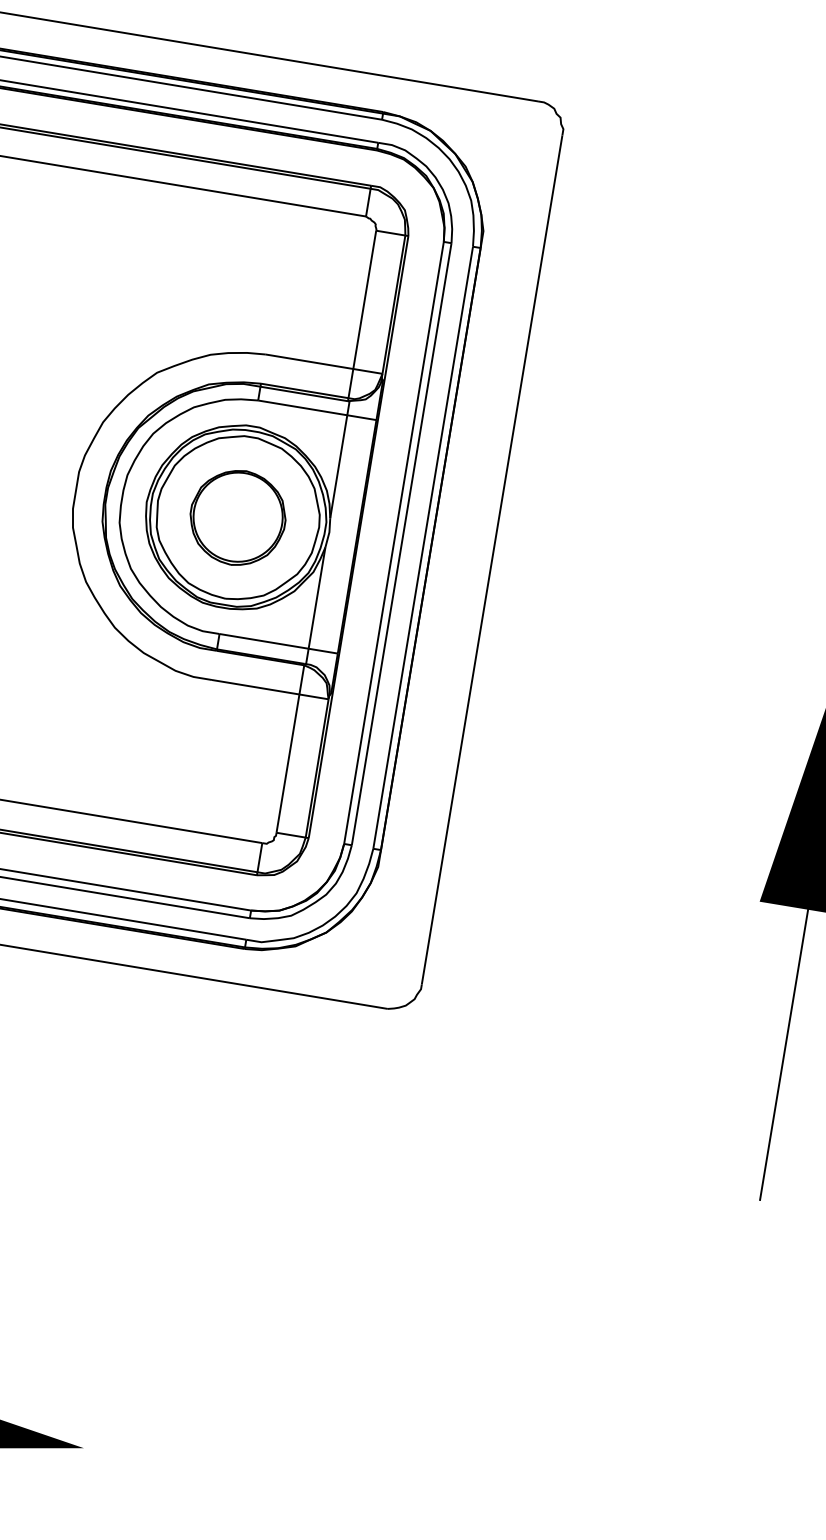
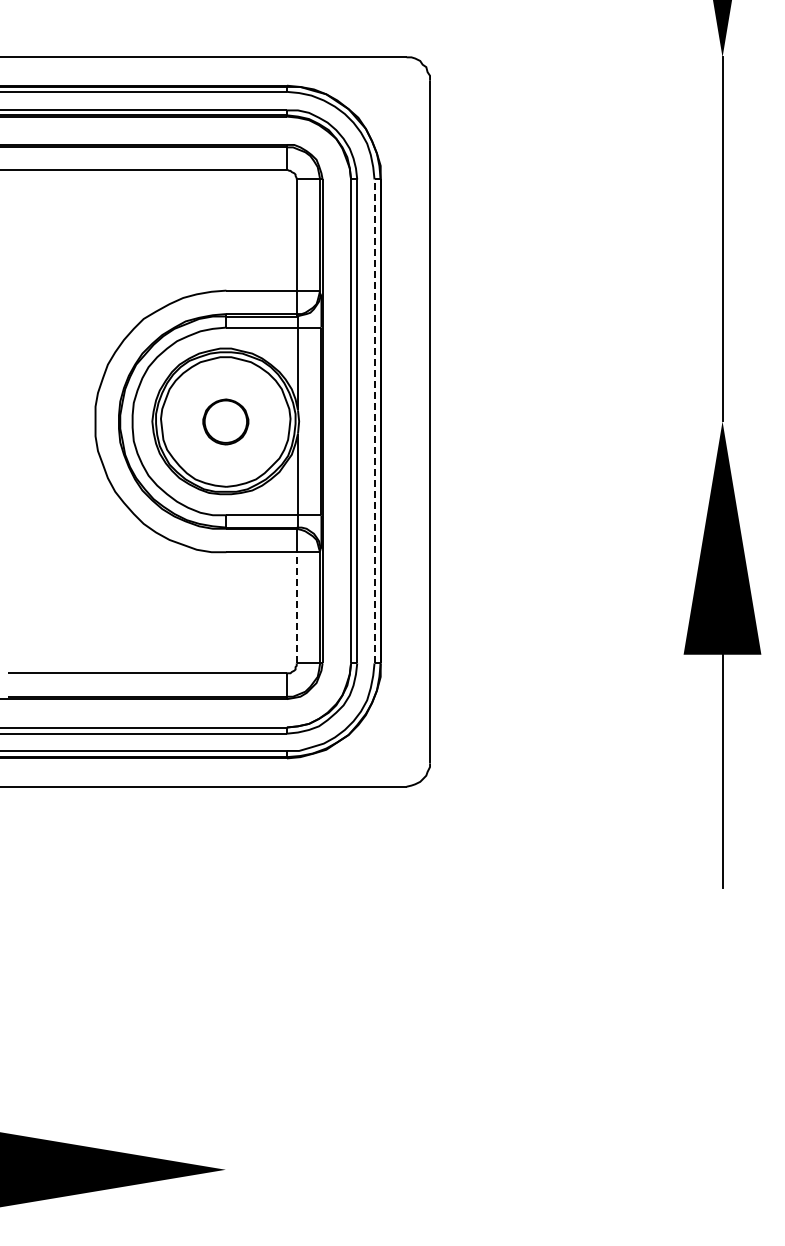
part: (237, 517) -> (225, 421), size x0.6
line: (423, 547) -> (374, 421), solid -> dashed
line: (287, 763) -> (296, 607), solid -> dashed

